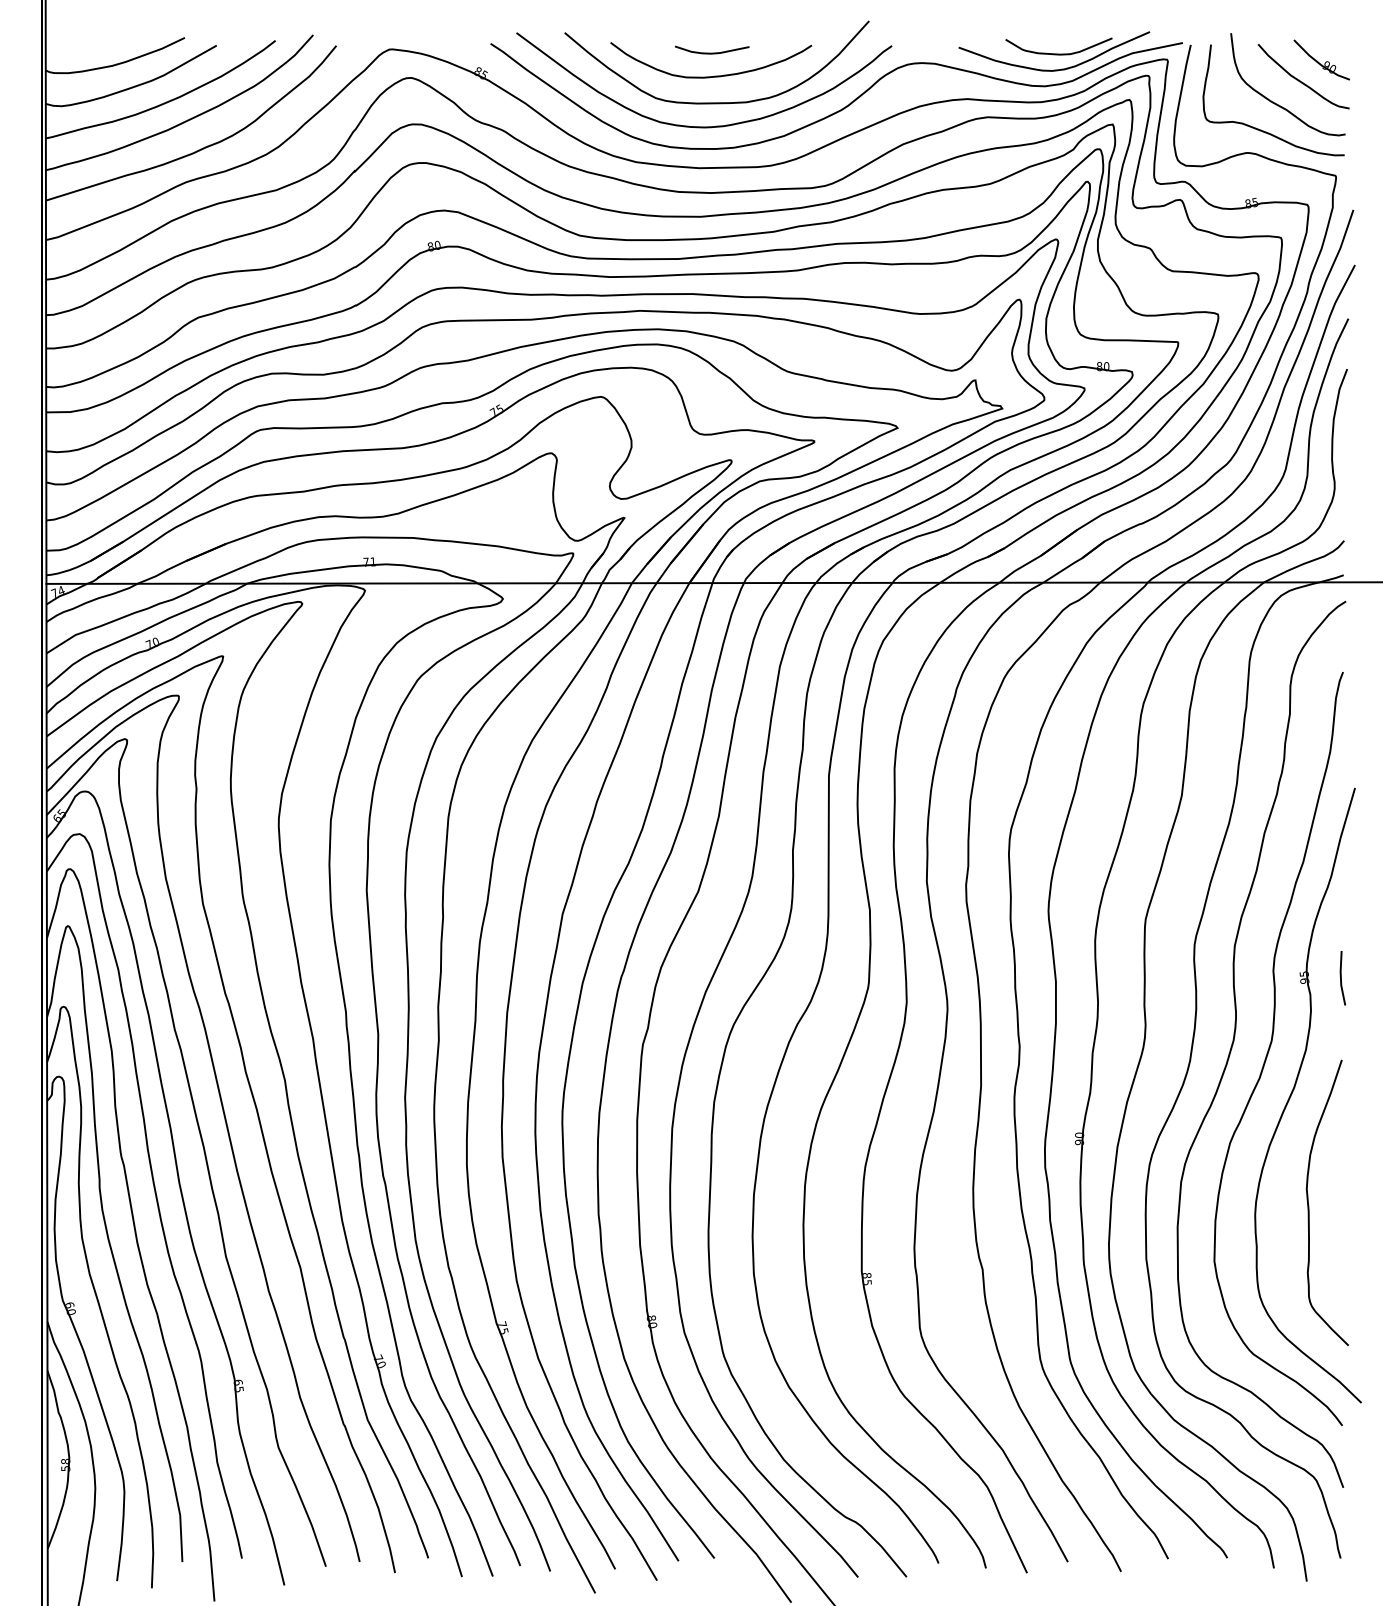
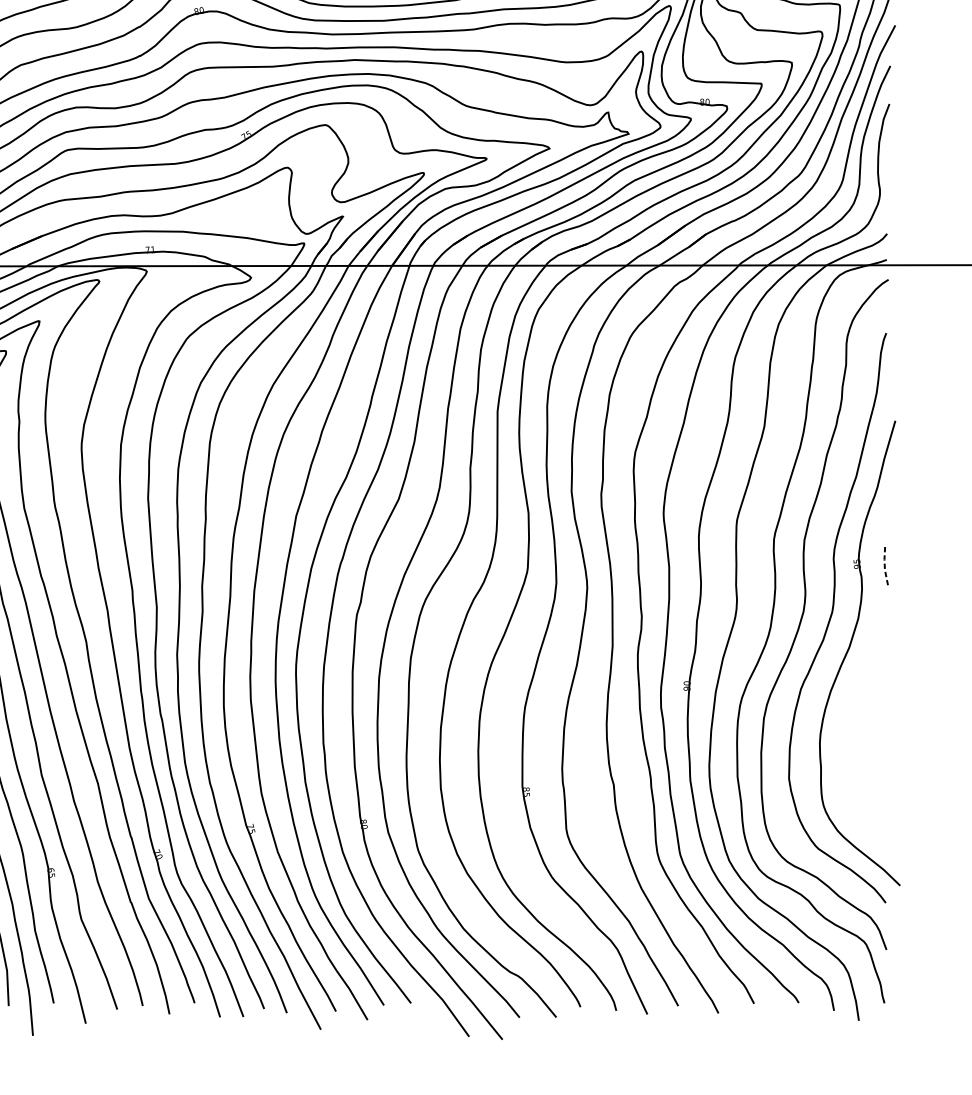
line: (1340, 978) -> (884, 564), solid -> dashed
curve: (1309, 1205) -> (860, 736), removed

